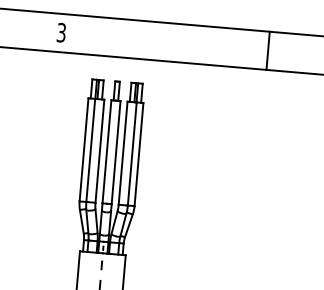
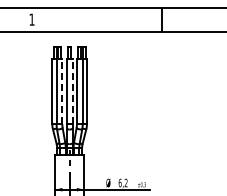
text: (60, 32) -> (31, 19), 3 -> 1
line: (100, 151) -> (62, 91), solid -> dashed
line: (116, 152) -> (72, 91), solid -> dashed

